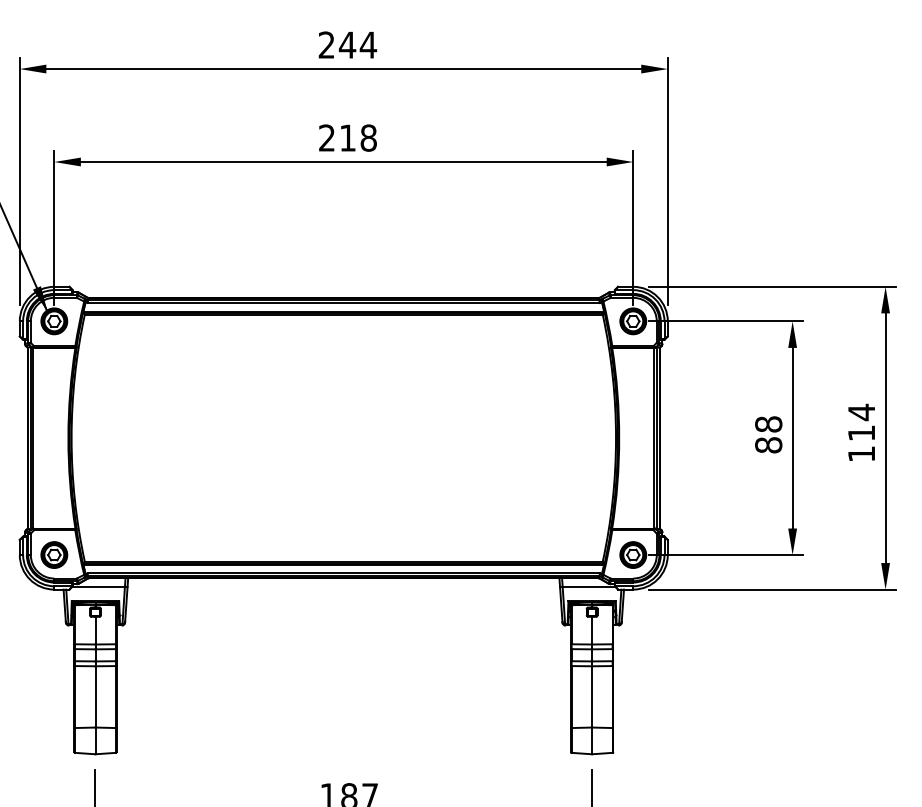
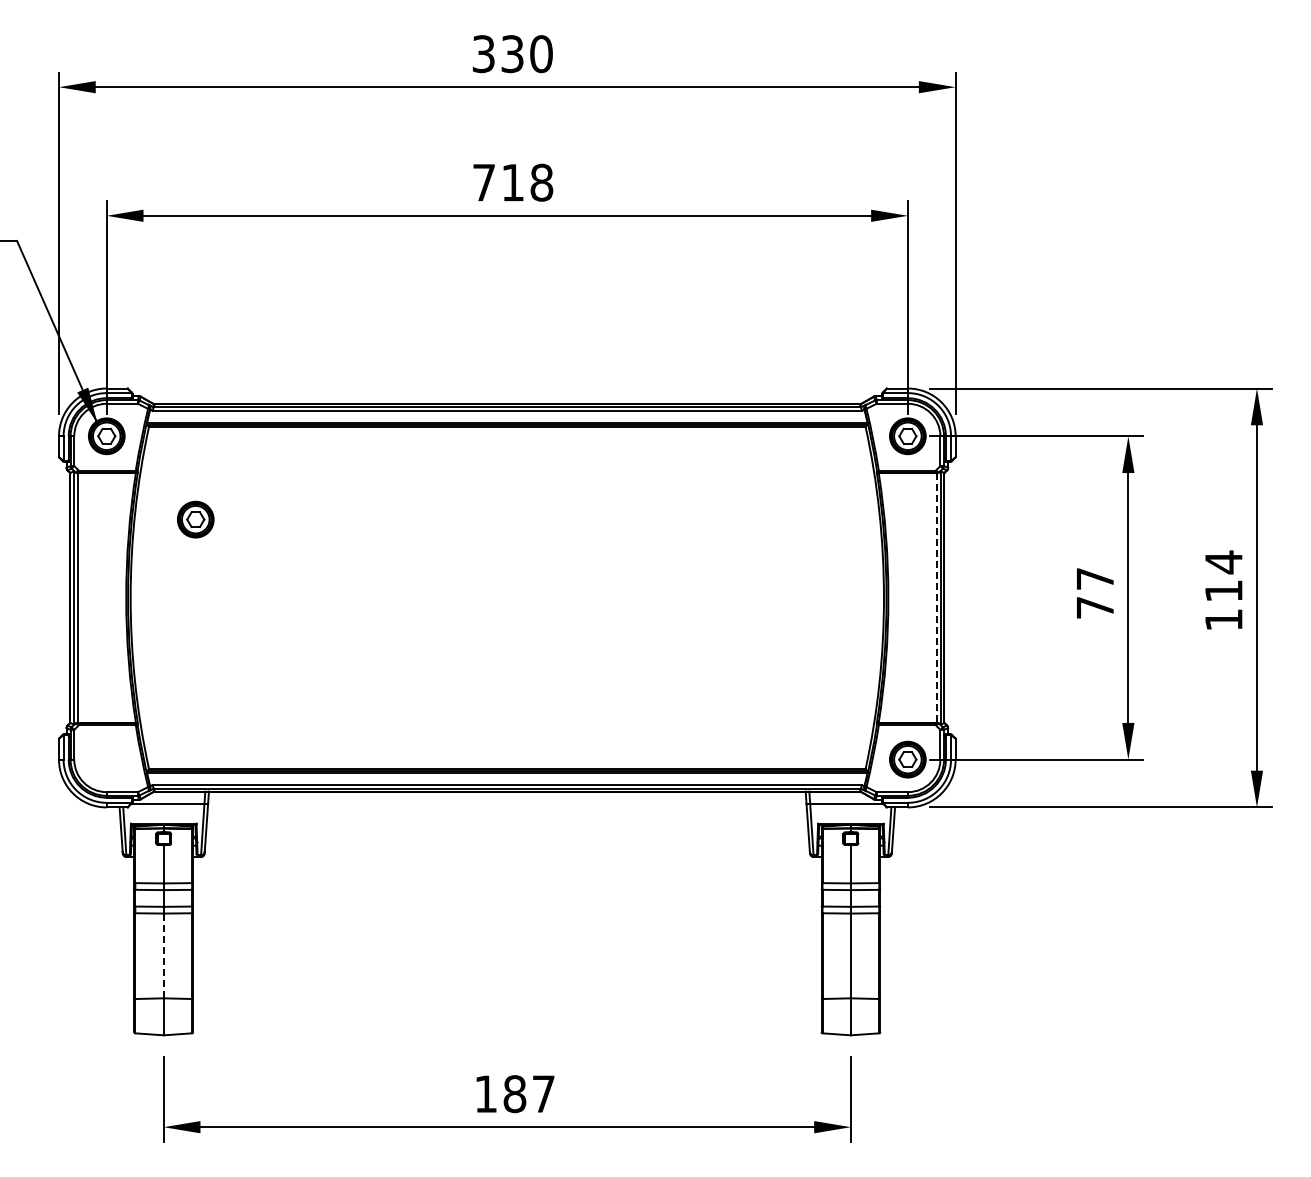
text: (347, 45) -> (512, 54), 244 -> 330
text: (326, 137) -> (483, 182), 218 -> 718
text: (768, 434) -> (1095, 593), 88 -> 77
line: (653, 437) -> (936, 597), solid -> dashed
part: (54, 554) -> (195, 519), moved
line: (95, 697) -> (163, 956), solid -> dashed

